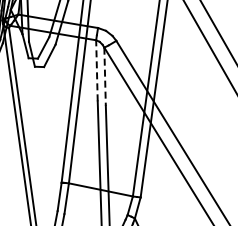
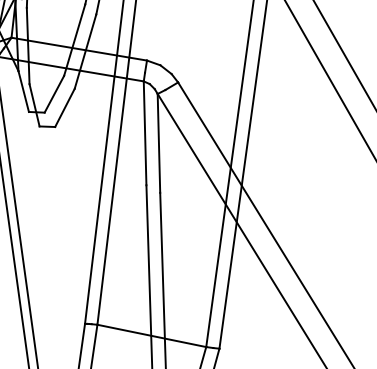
line: (96, 70) -> (144, 132), dashed -> solid
line: (105, 77) -> (159, 144), dashed -> solid

